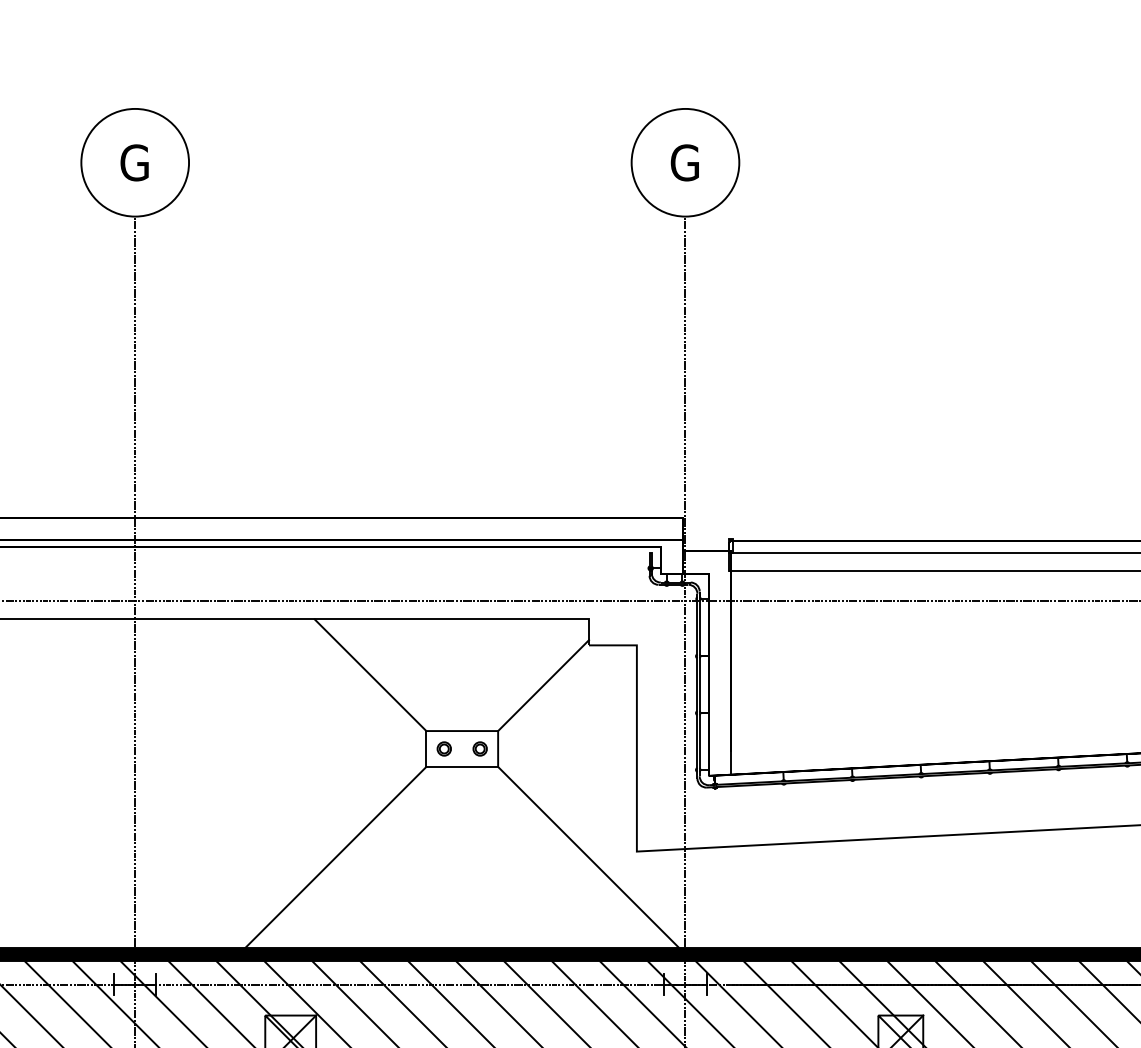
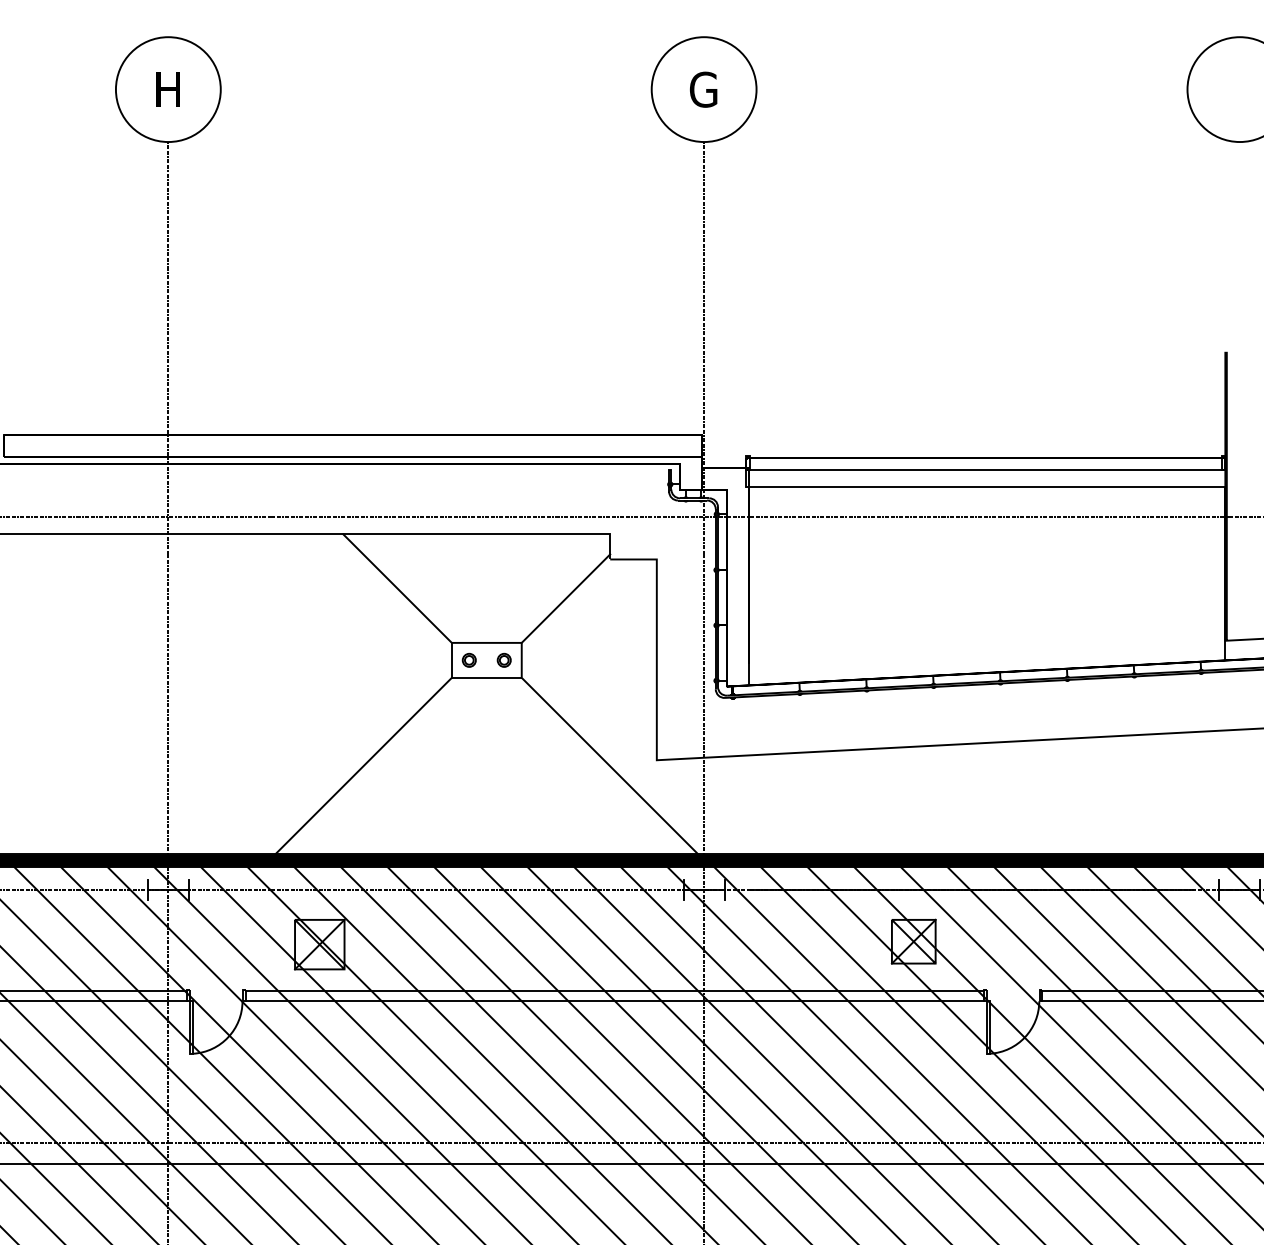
text: (134, 162) -> (167, 89), G -> H

